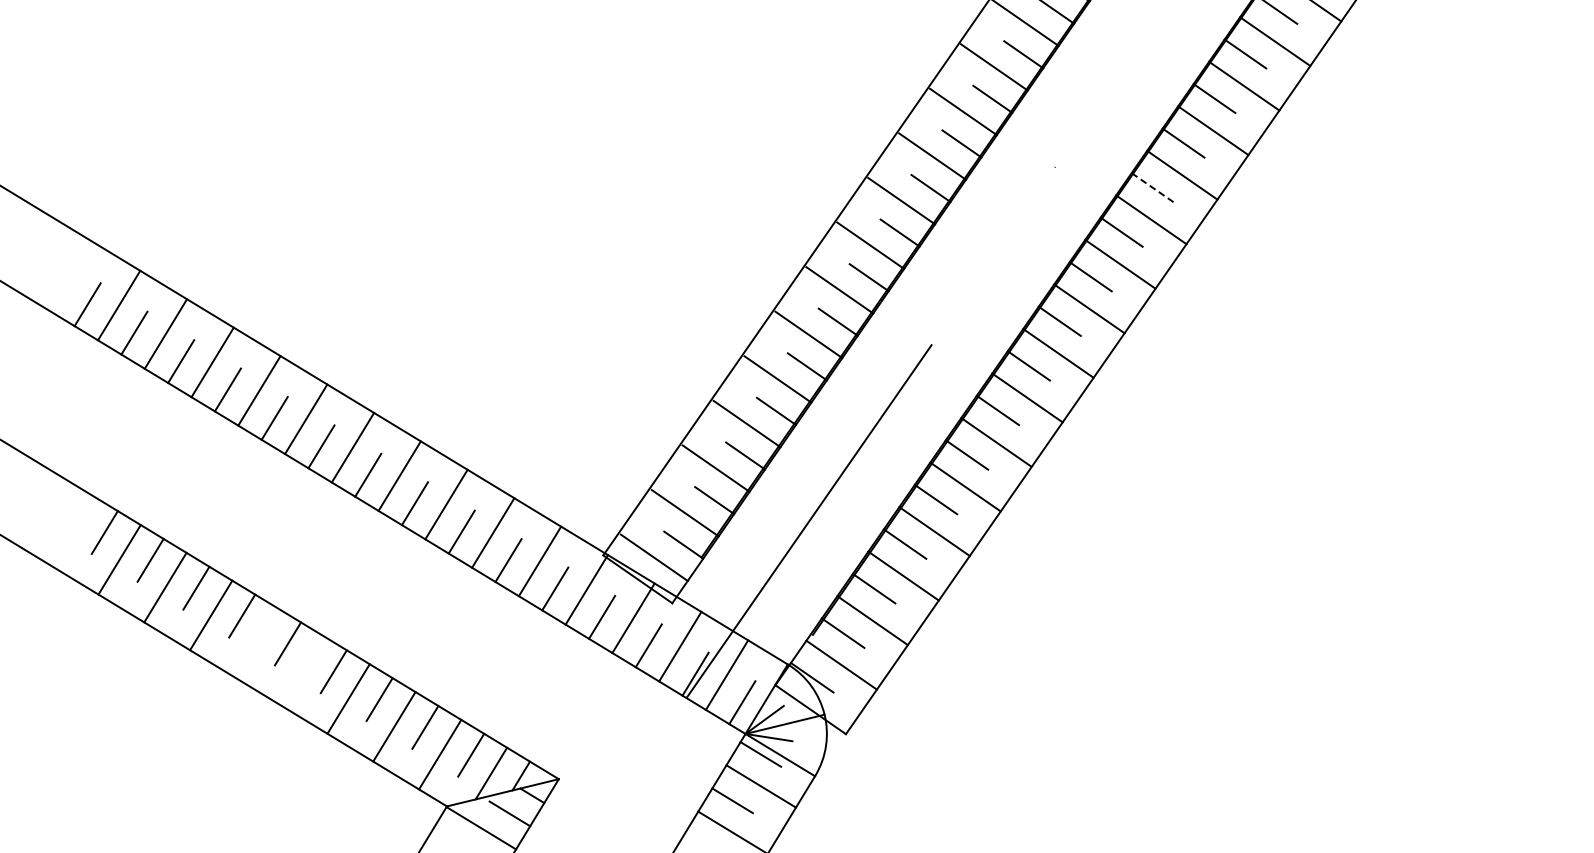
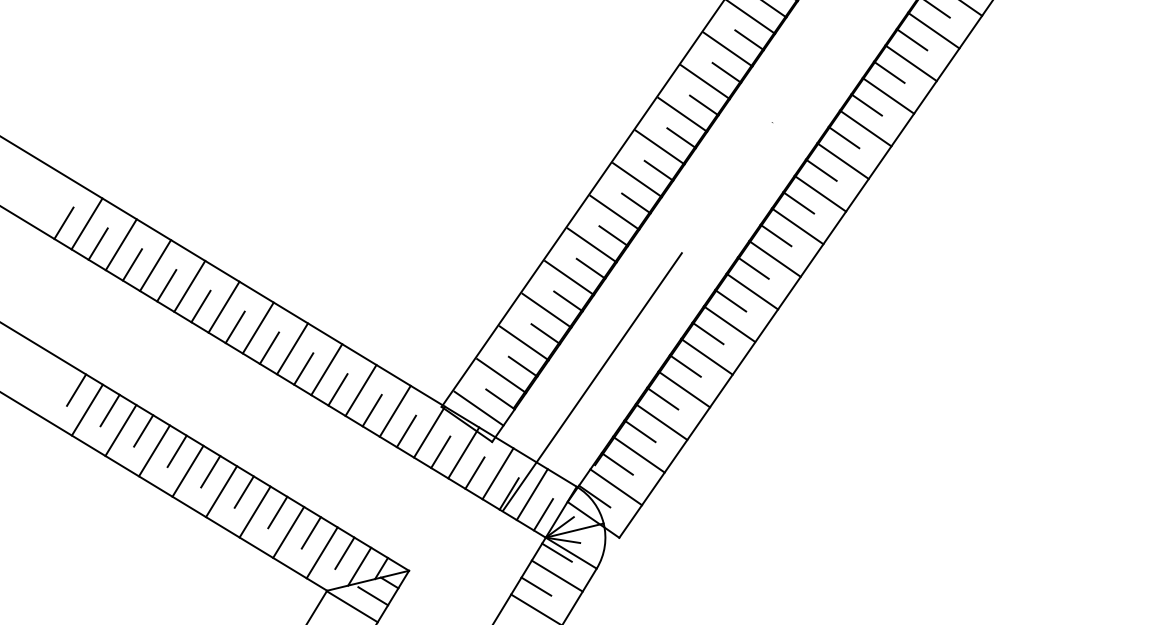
line: (1153, 187) -> (844, 137), dashed -> solid
line: (256, 643) -> (187, 471), added
line: (302, 670) -> (221, 491), added

